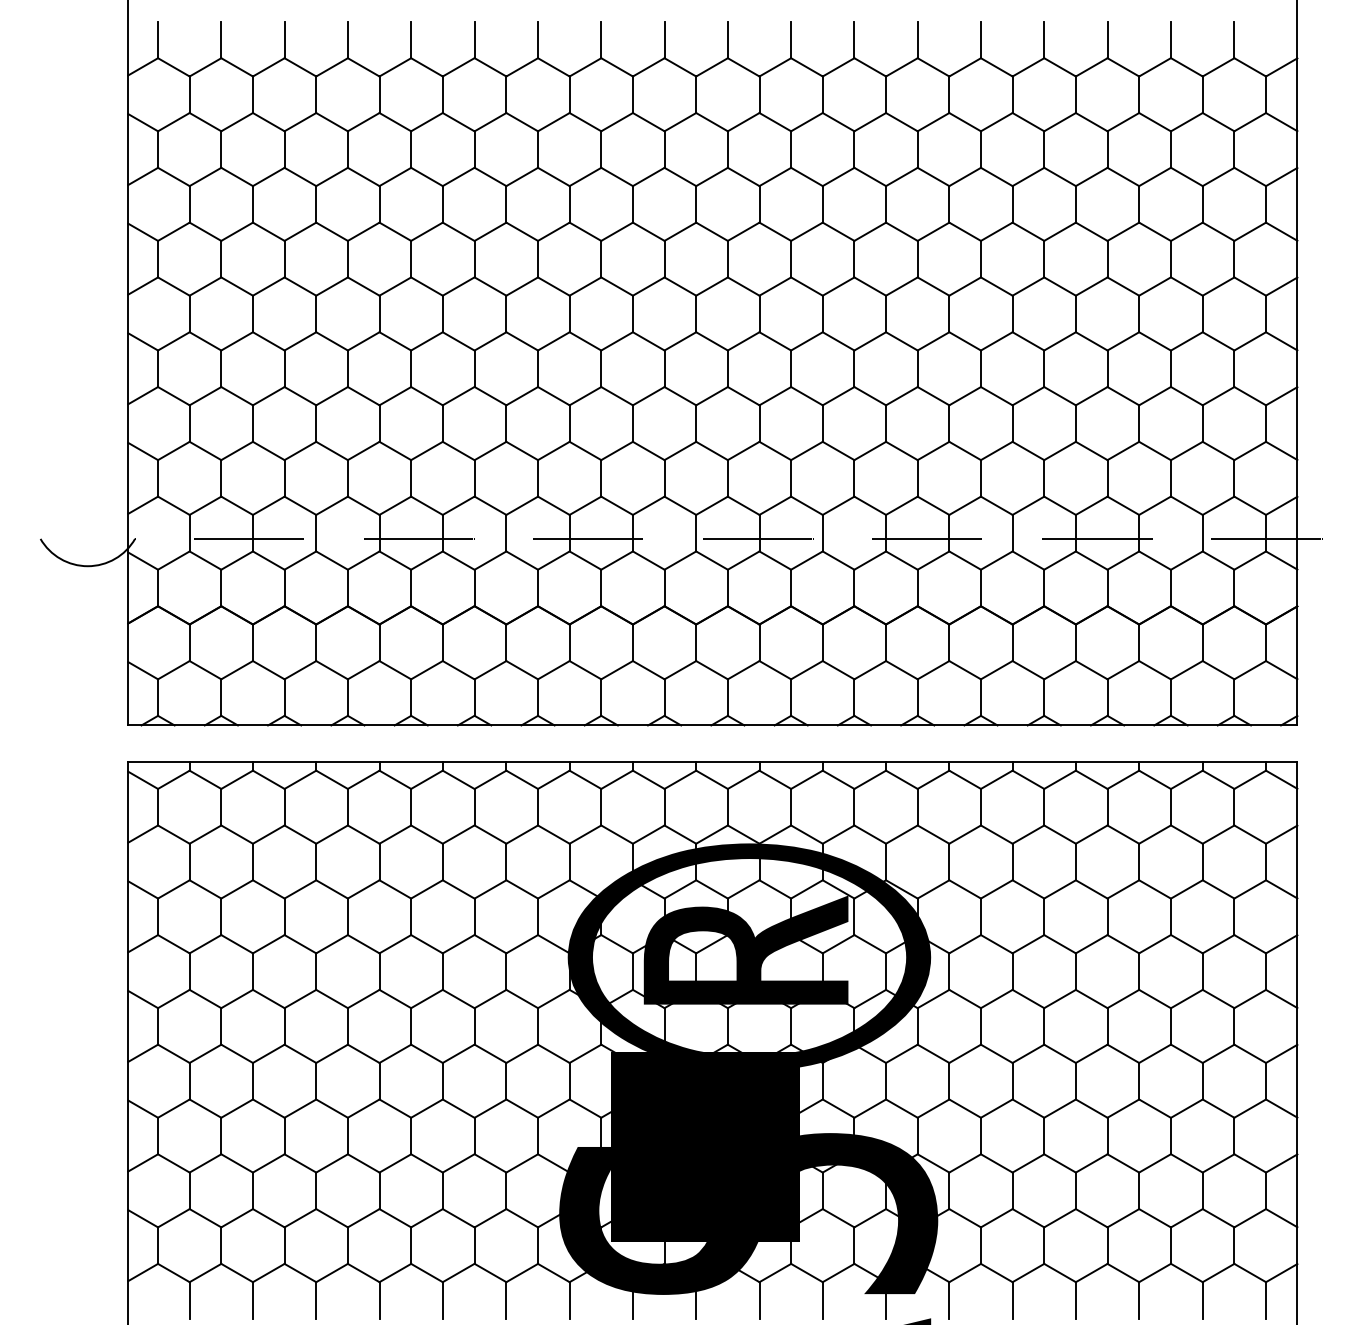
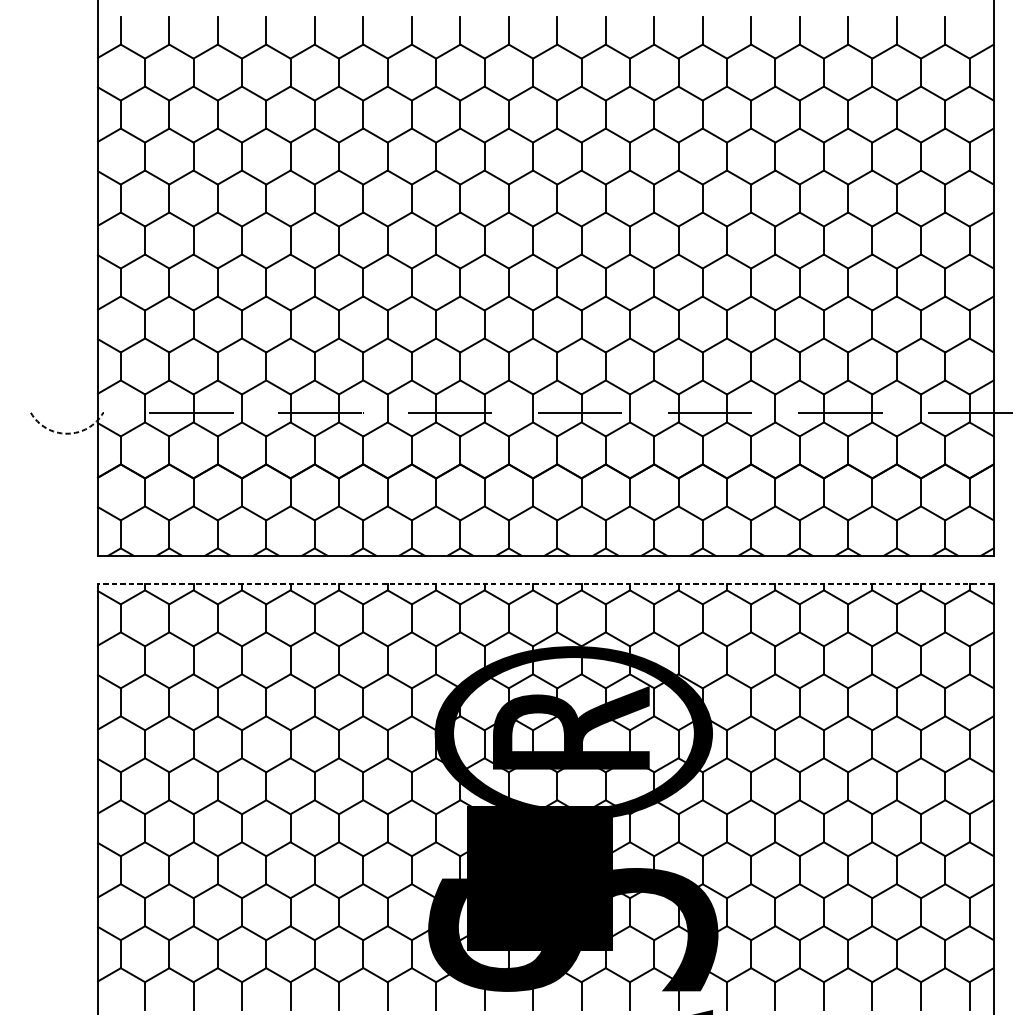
arc: (87, 566) -> (66, 433), solid -> dashed
line: (712, 761) -> (545, 583), solid -> dashed

